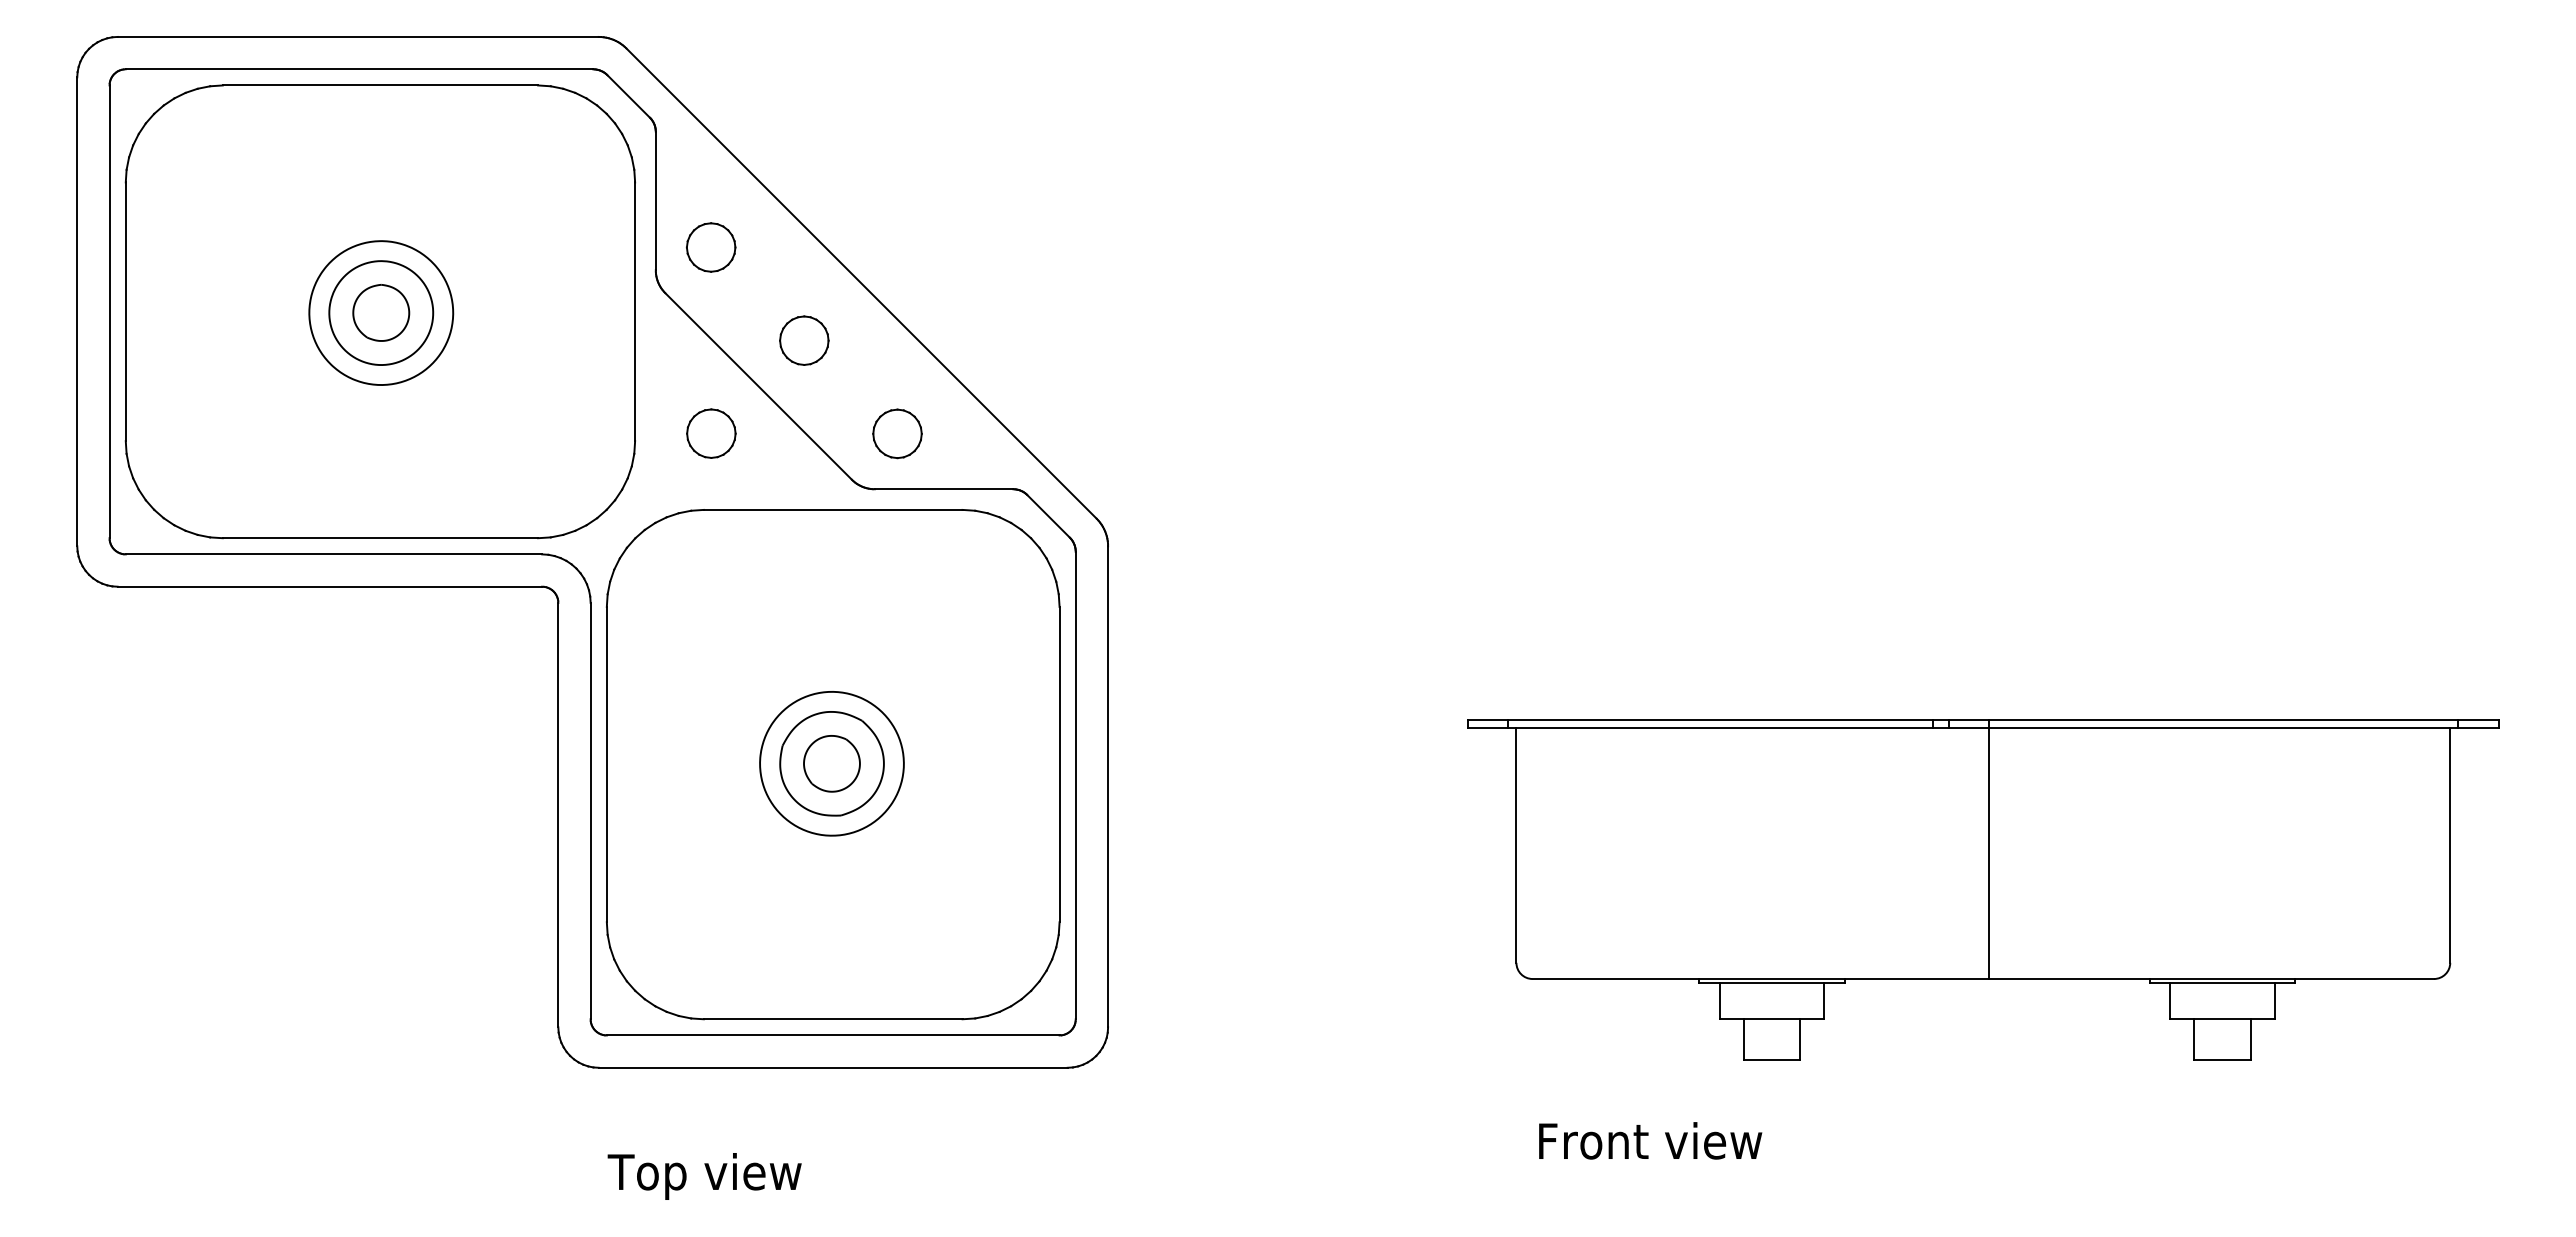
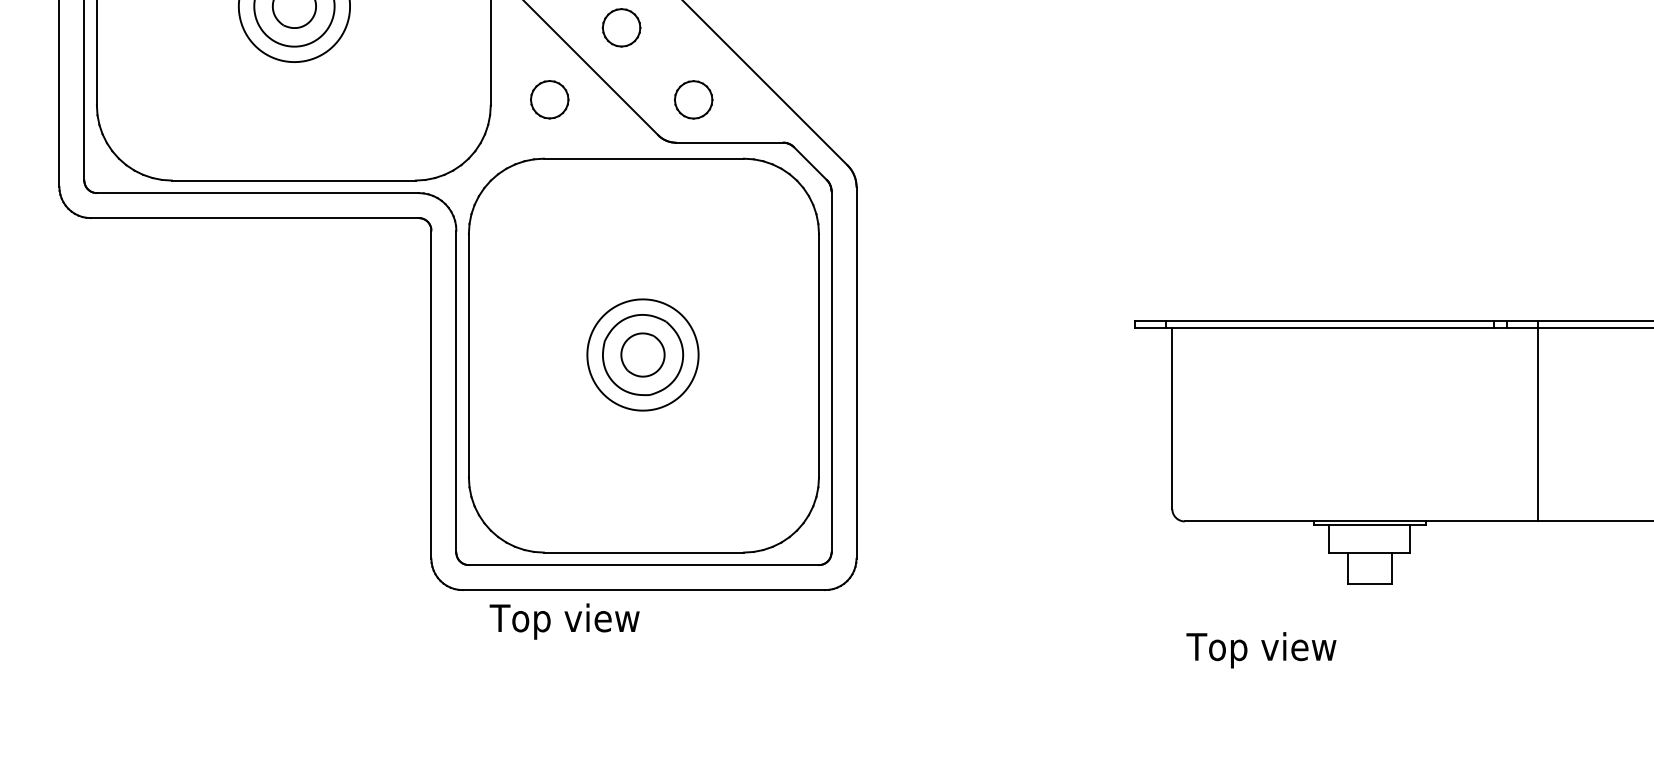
text: (1648, 1145) -> (1274, 650), Front view -> Top view
text: (704, 1176) -> (564, 621), moved

